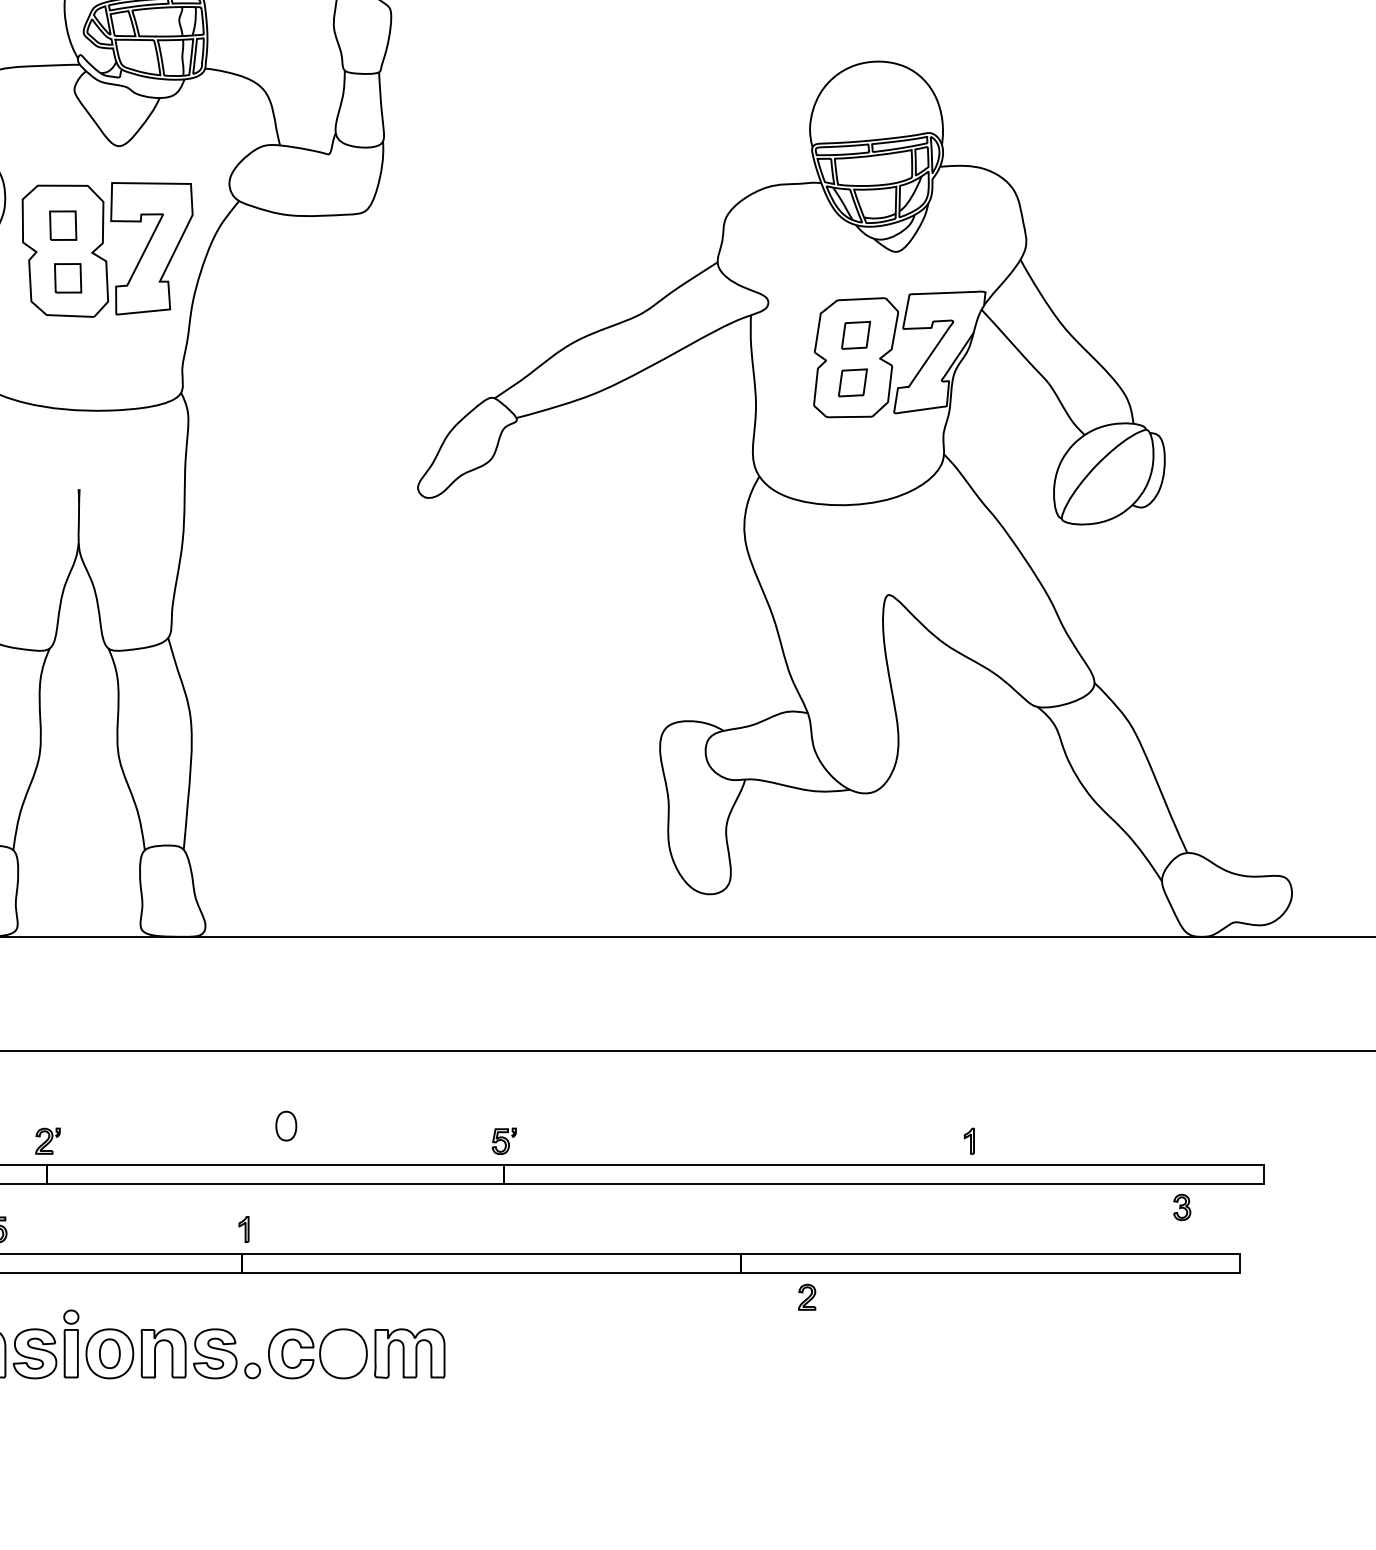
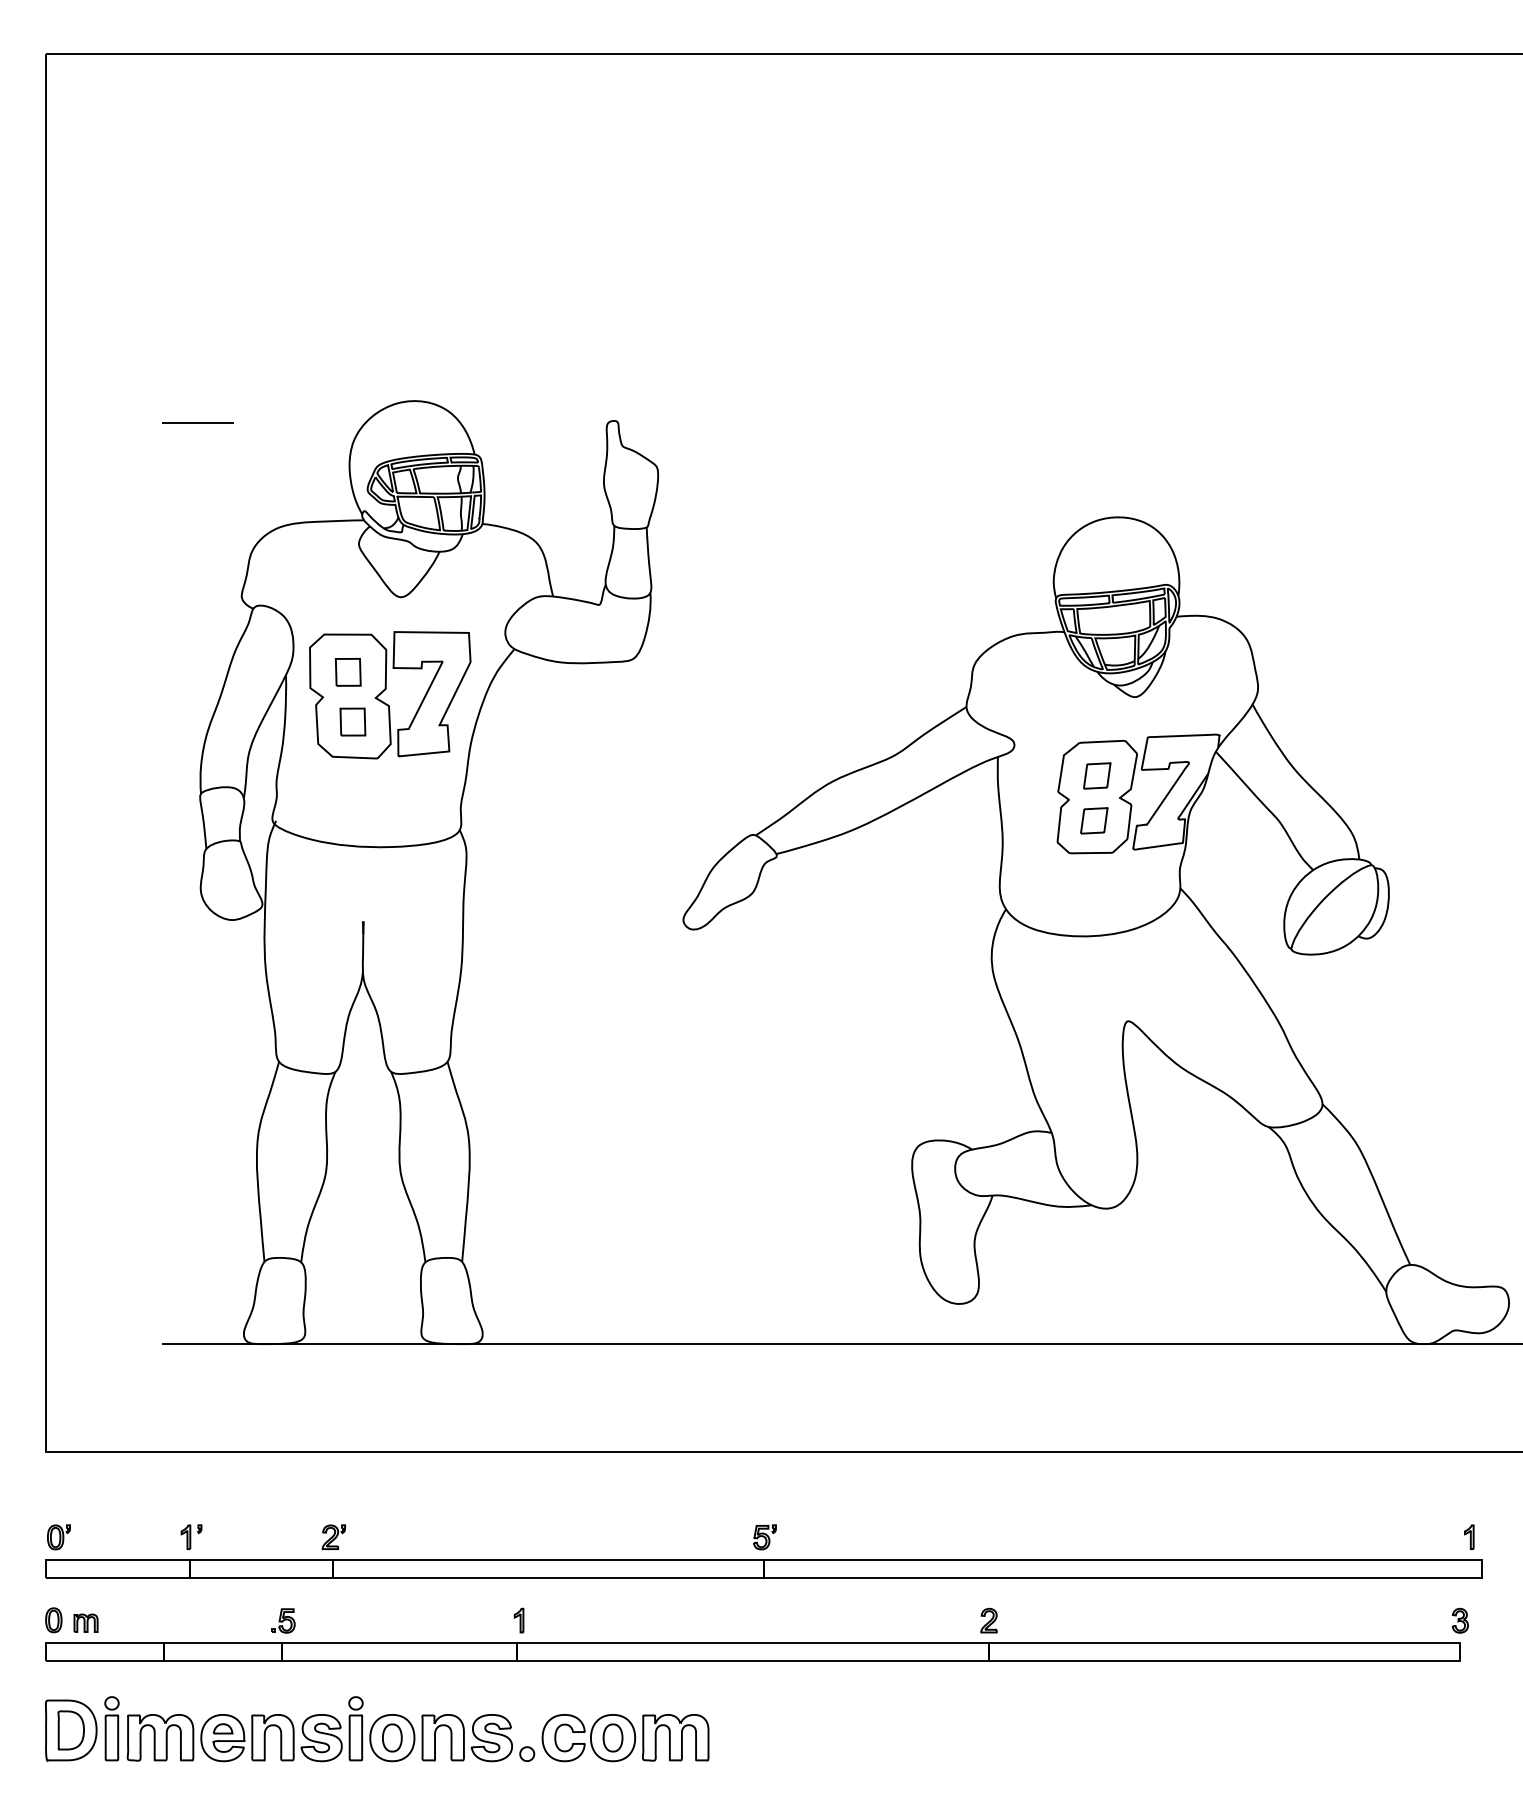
part: (285, 1125) -> (612, 1737), moved
part: (969, 1140) -> (1469, 1536), moved
part: (1181, 1207) -> (1459, 1620), moved
part: (806, 1297) -> (988, 1620), moved

